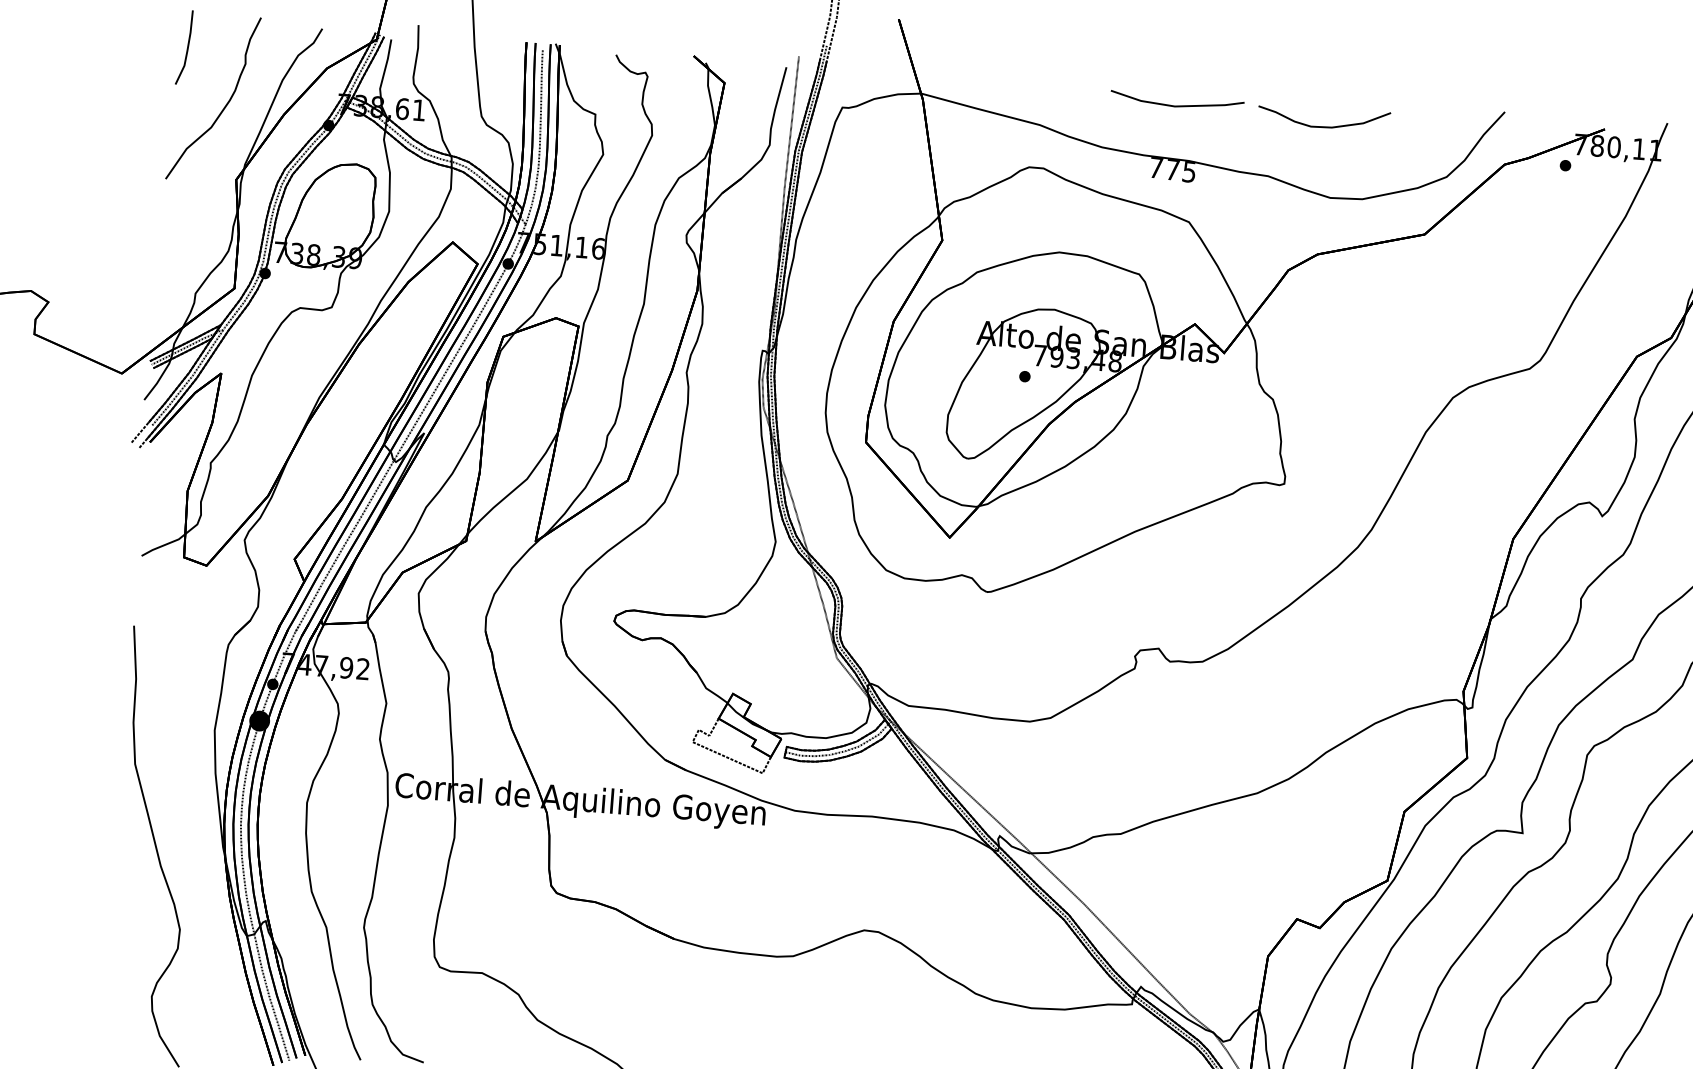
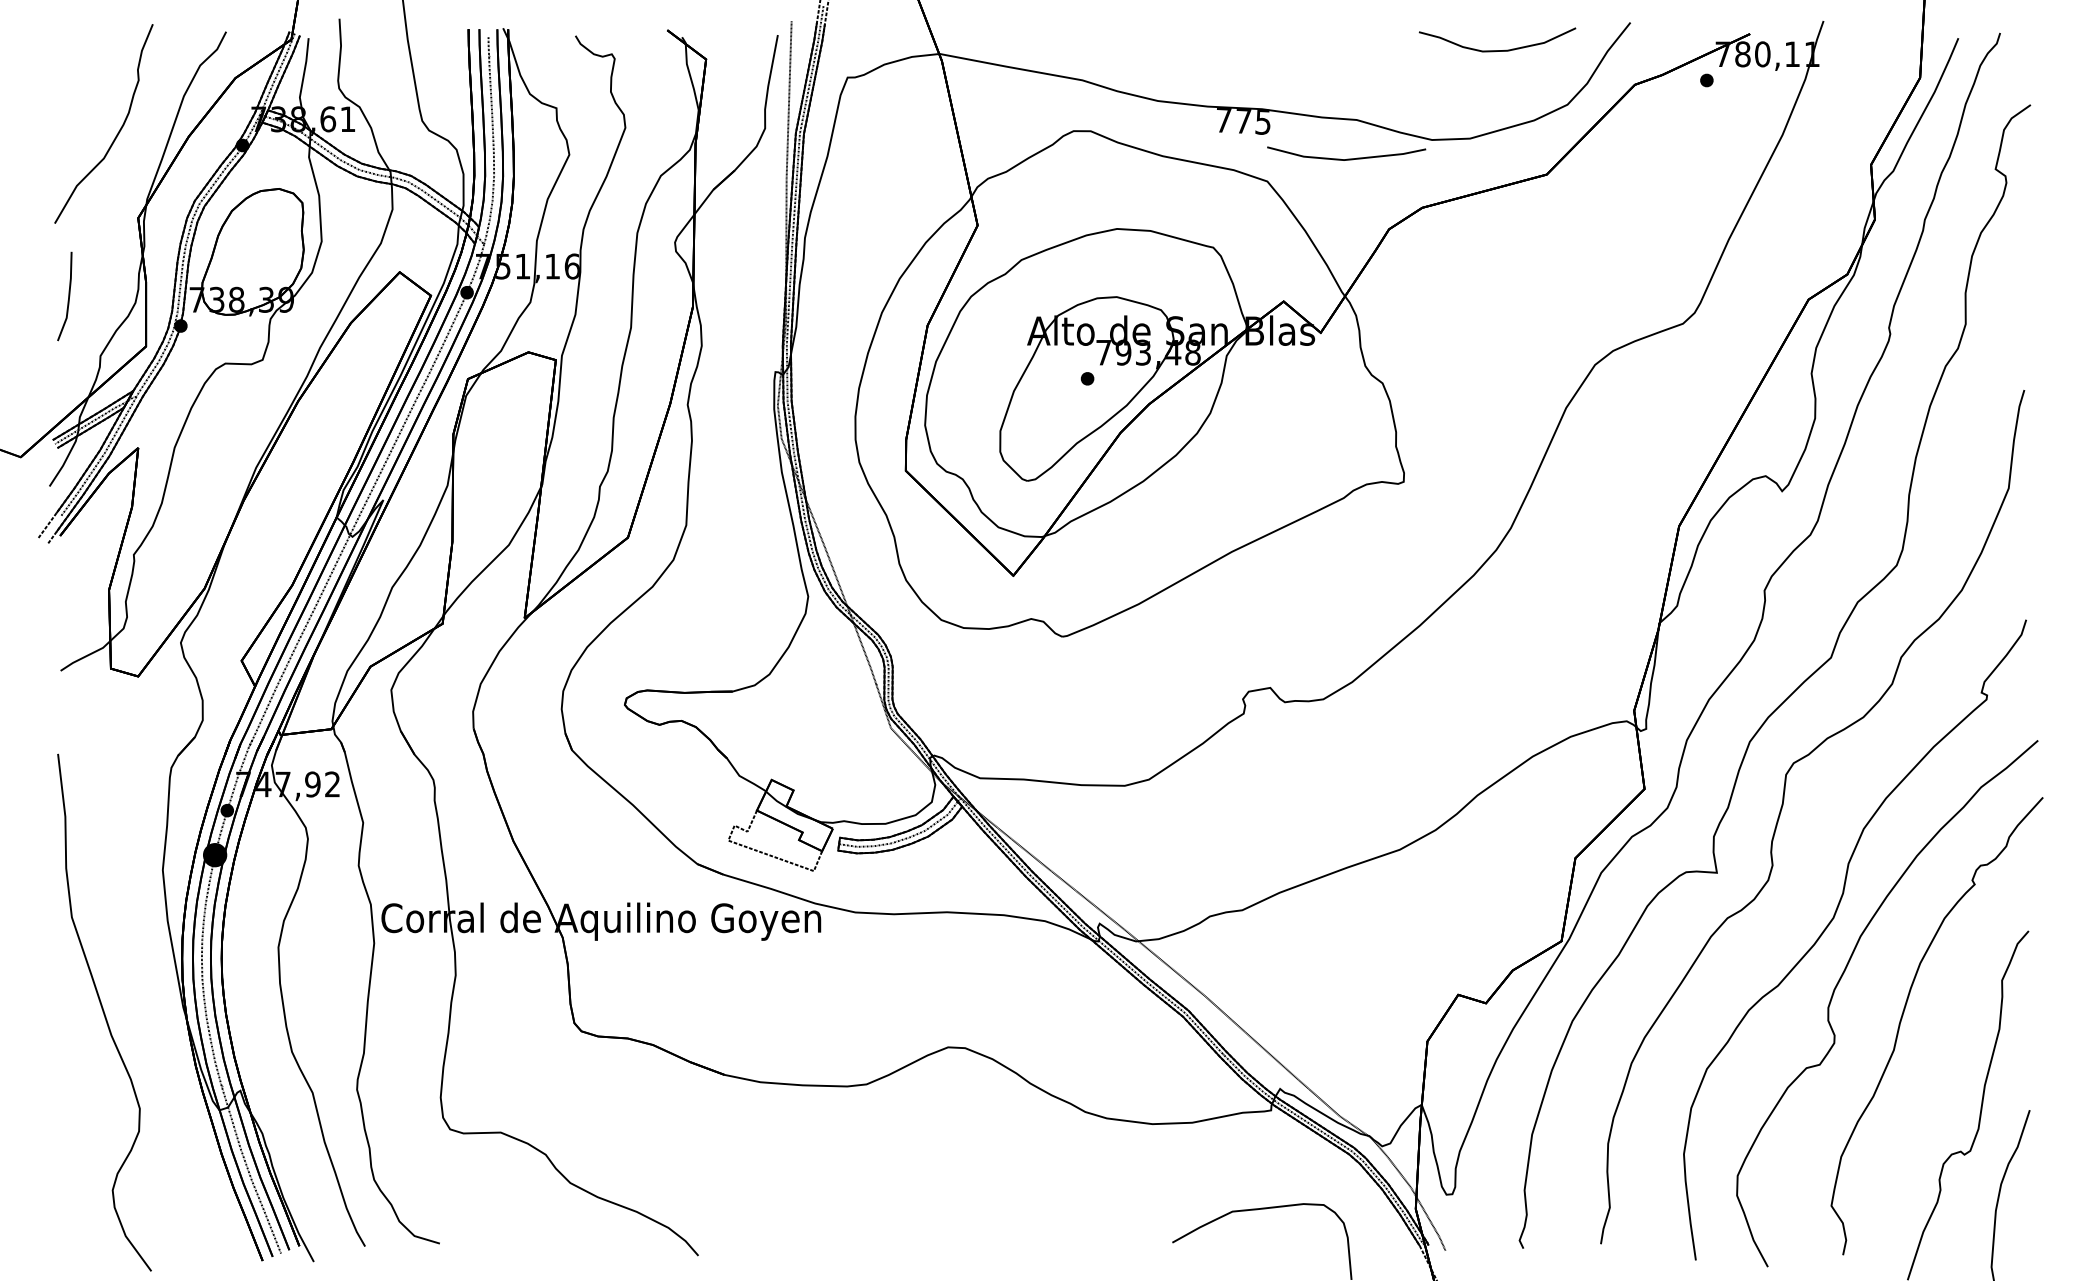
part: (184, 47) -> (64, 296), moved
line: (1177, 105) -> (1347, 158), moved
curve: (1323, 126) -> (1497, 50), moved

